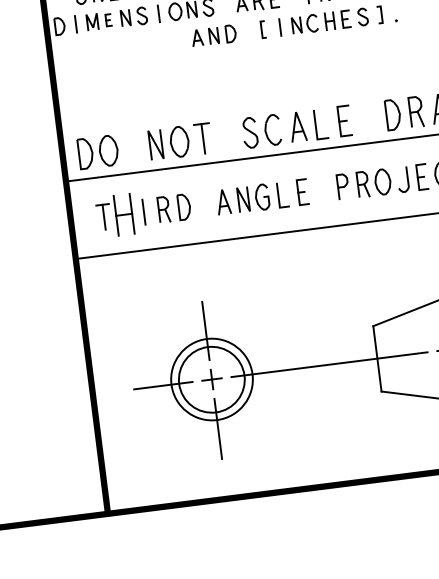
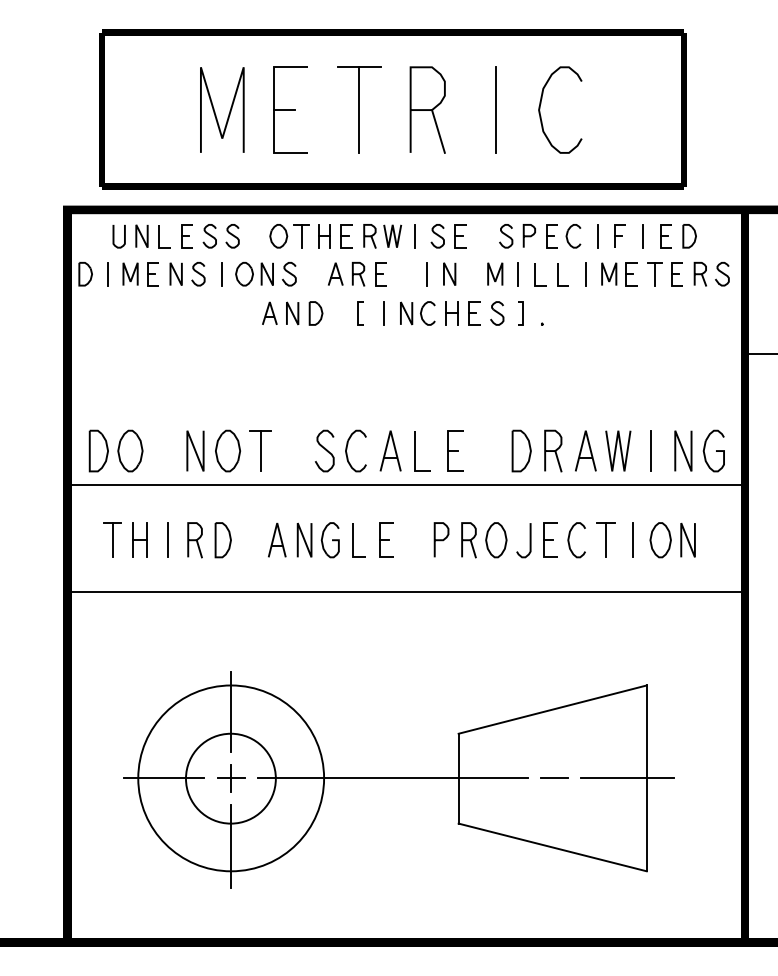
part: (108, 20) -> (152, 274), size x1.43
part: (123, 214) -> (139, 539), size x0.62
circle: (212, 379) -> (231, 778), size x1.67

